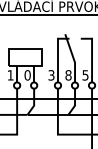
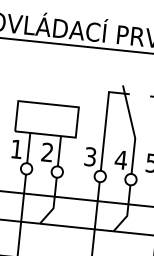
text: (27, 75) -> (47, 152), 0 -> 2
text: (68, 75) -> (121, 160), 8 -> 4

